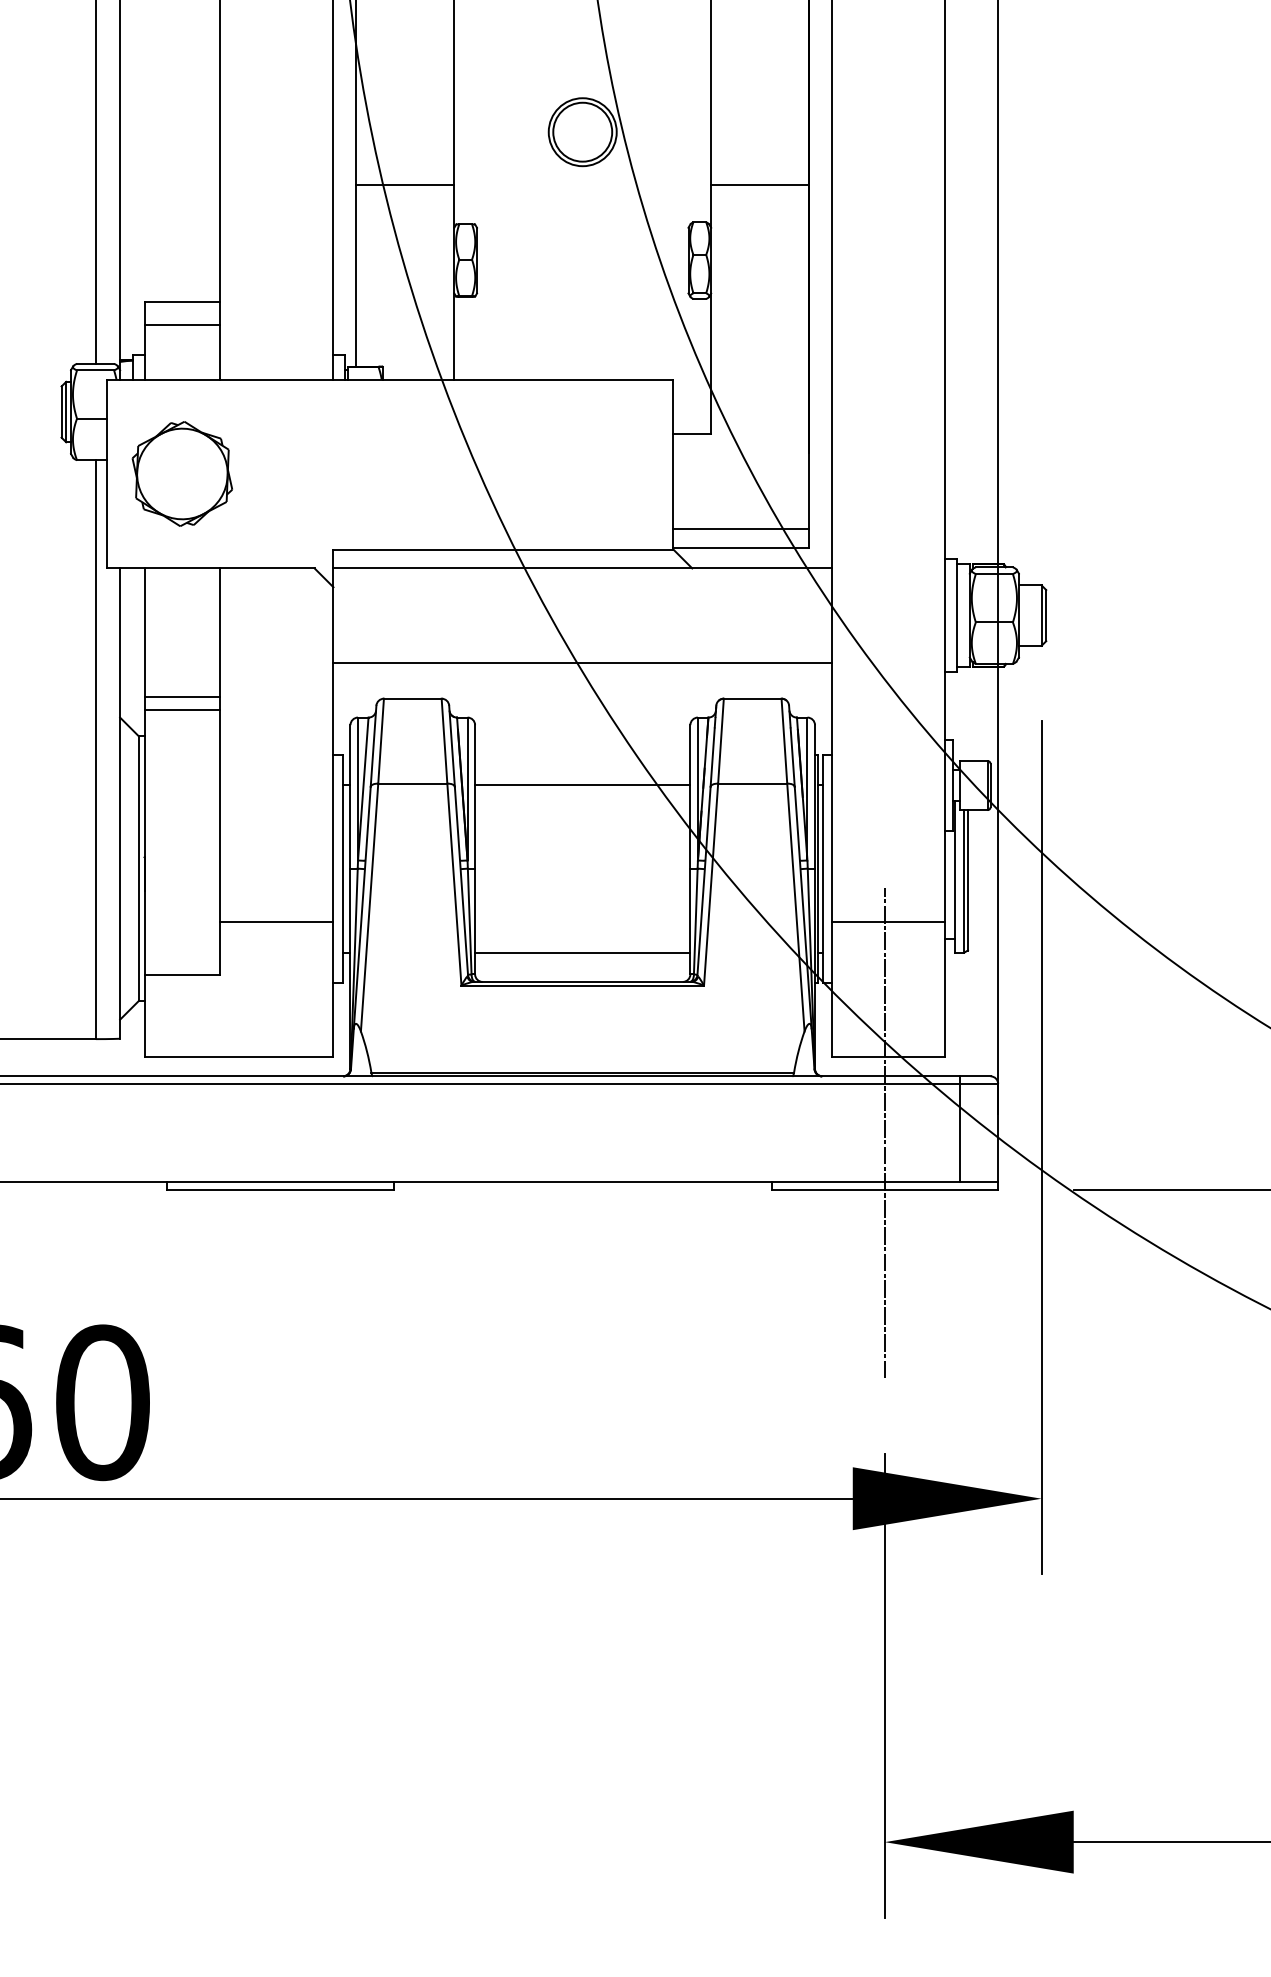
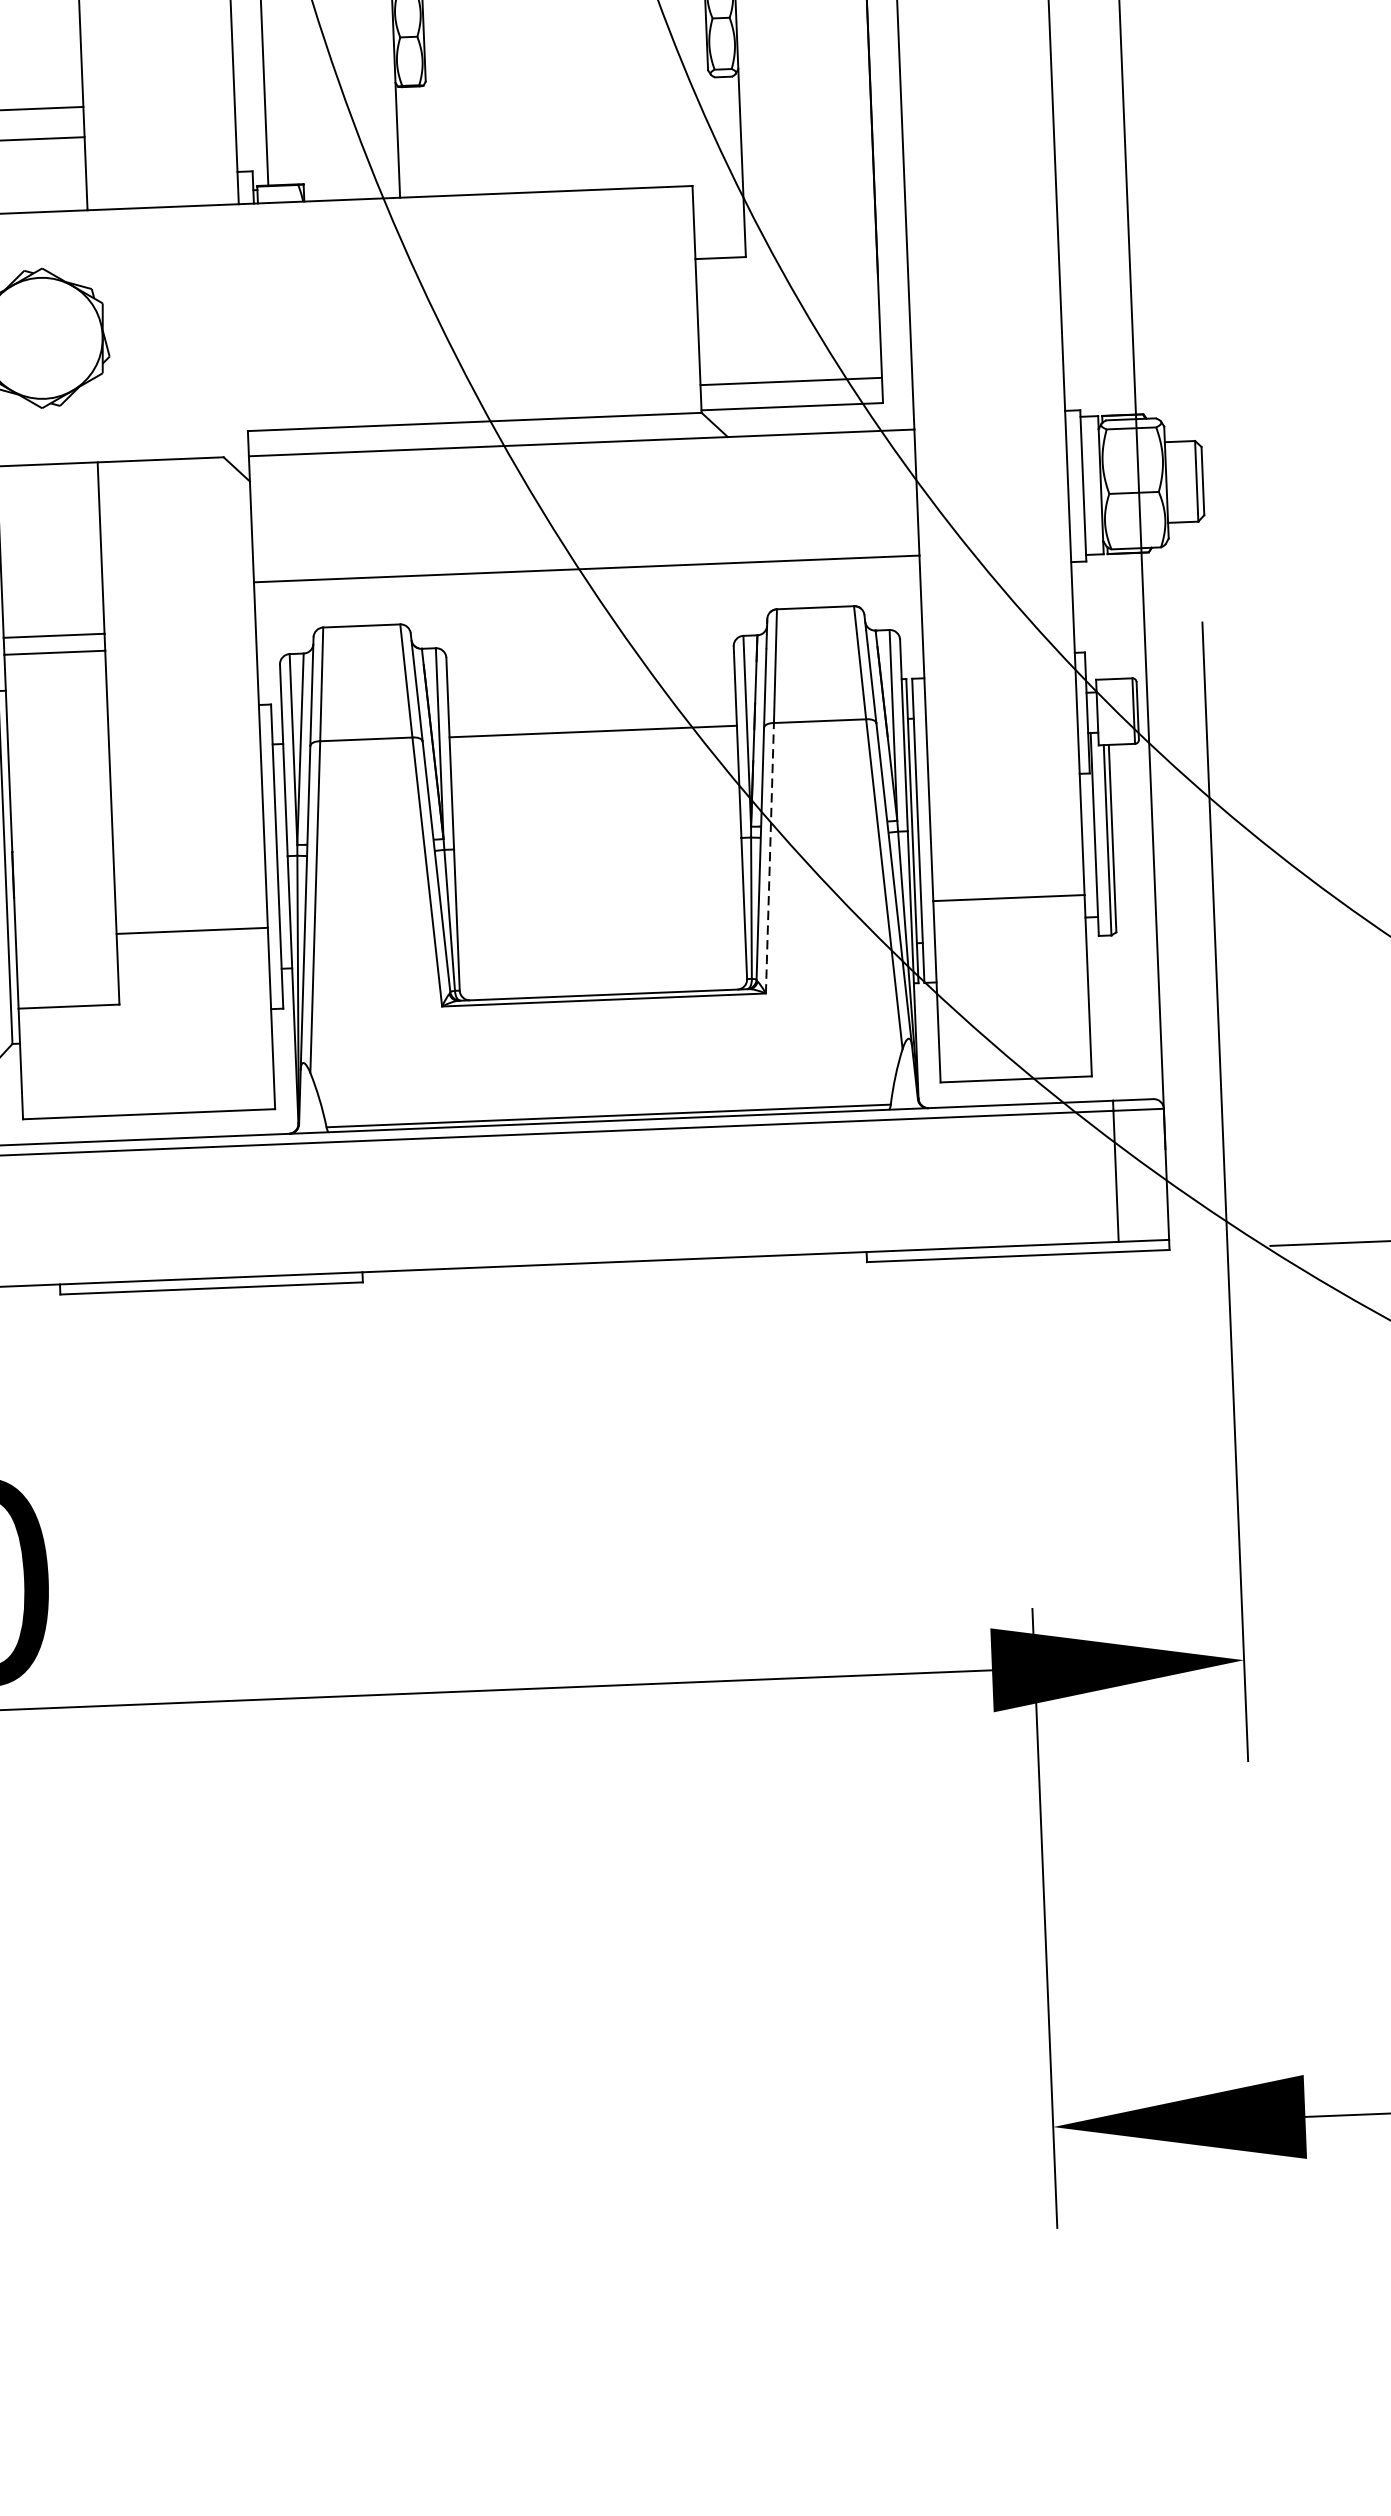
line: (711, 884) -> (770, 857), solid -> dashed
line: (582, 952) -> (601, 955), removed
line: (884, 1132) -> (1014, 1179), removed

